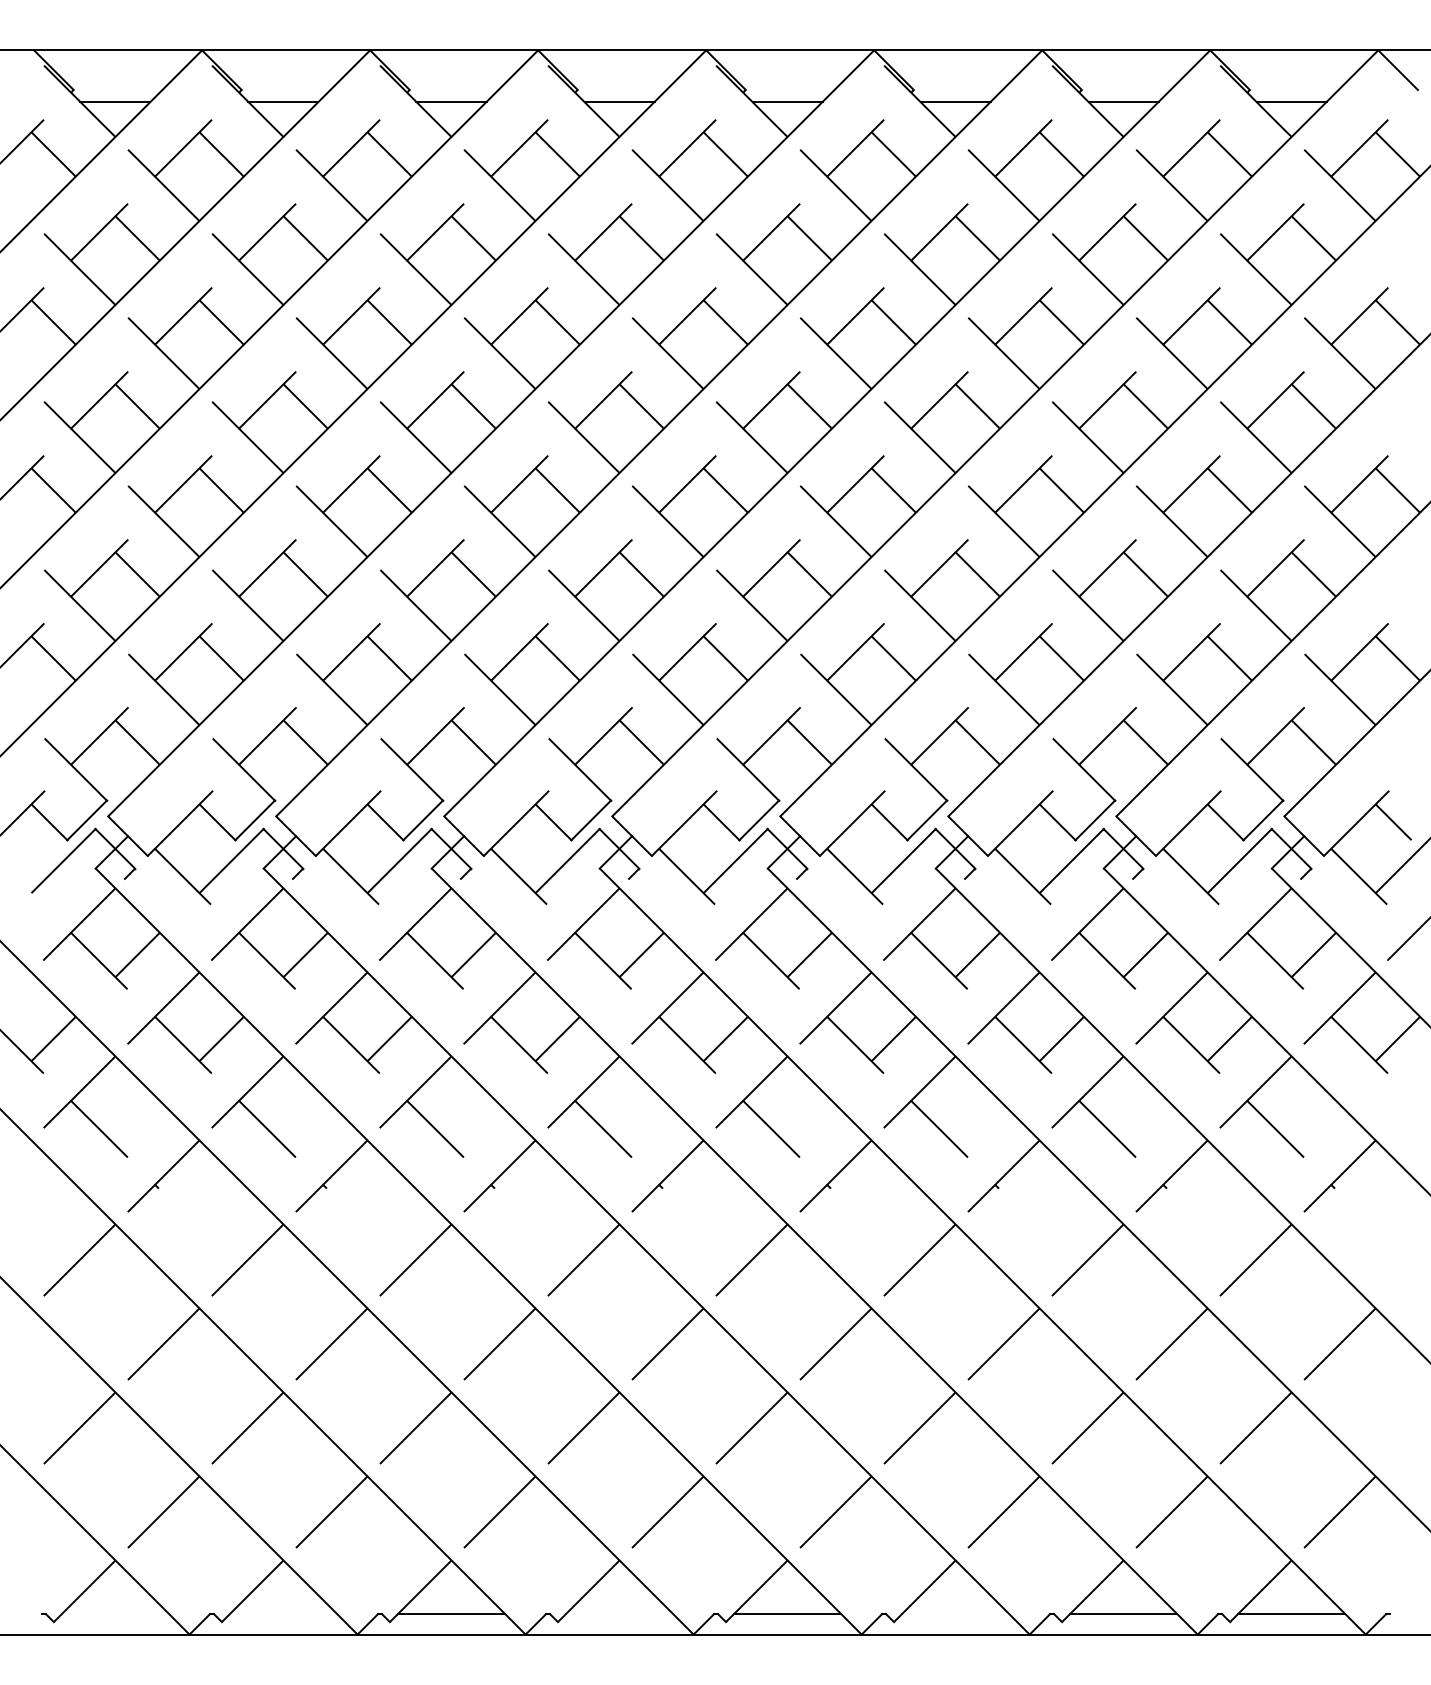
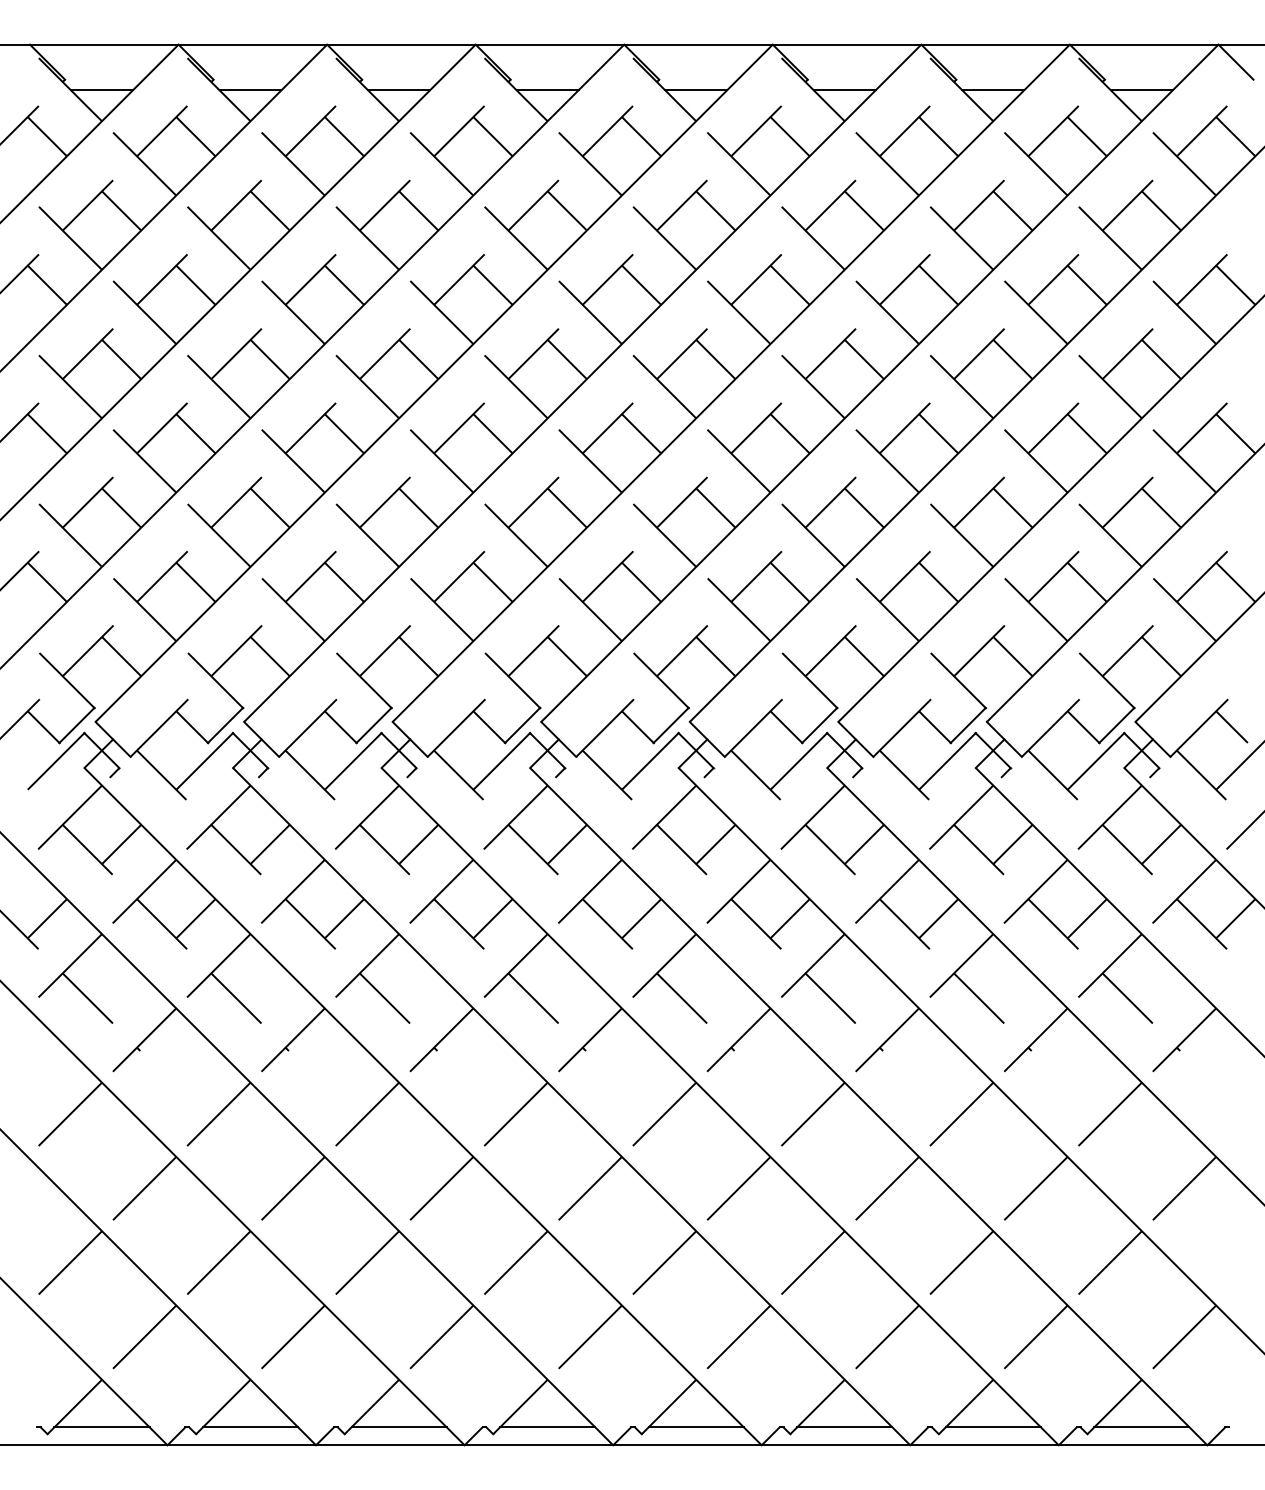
line: (114, 1614) -> (101, 1427), added
line: (283, 1614) -> (250, 1427), added
line: (619, 1614) -> (547, 1427), added
line: (955, 1614) -> (844, 1427), added

